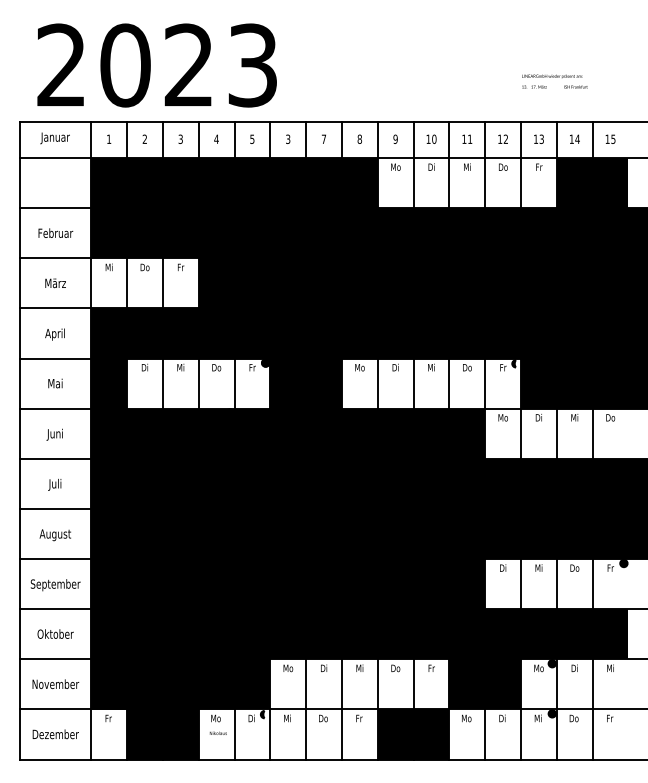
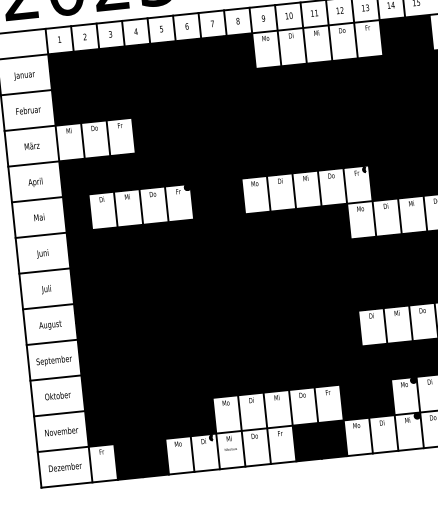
text: (54, 138) -> (24, 75), moved
text: (288, 138) -> (187, 25), 3 -> 6
text: (217, 732) -> (230, 448), moved

